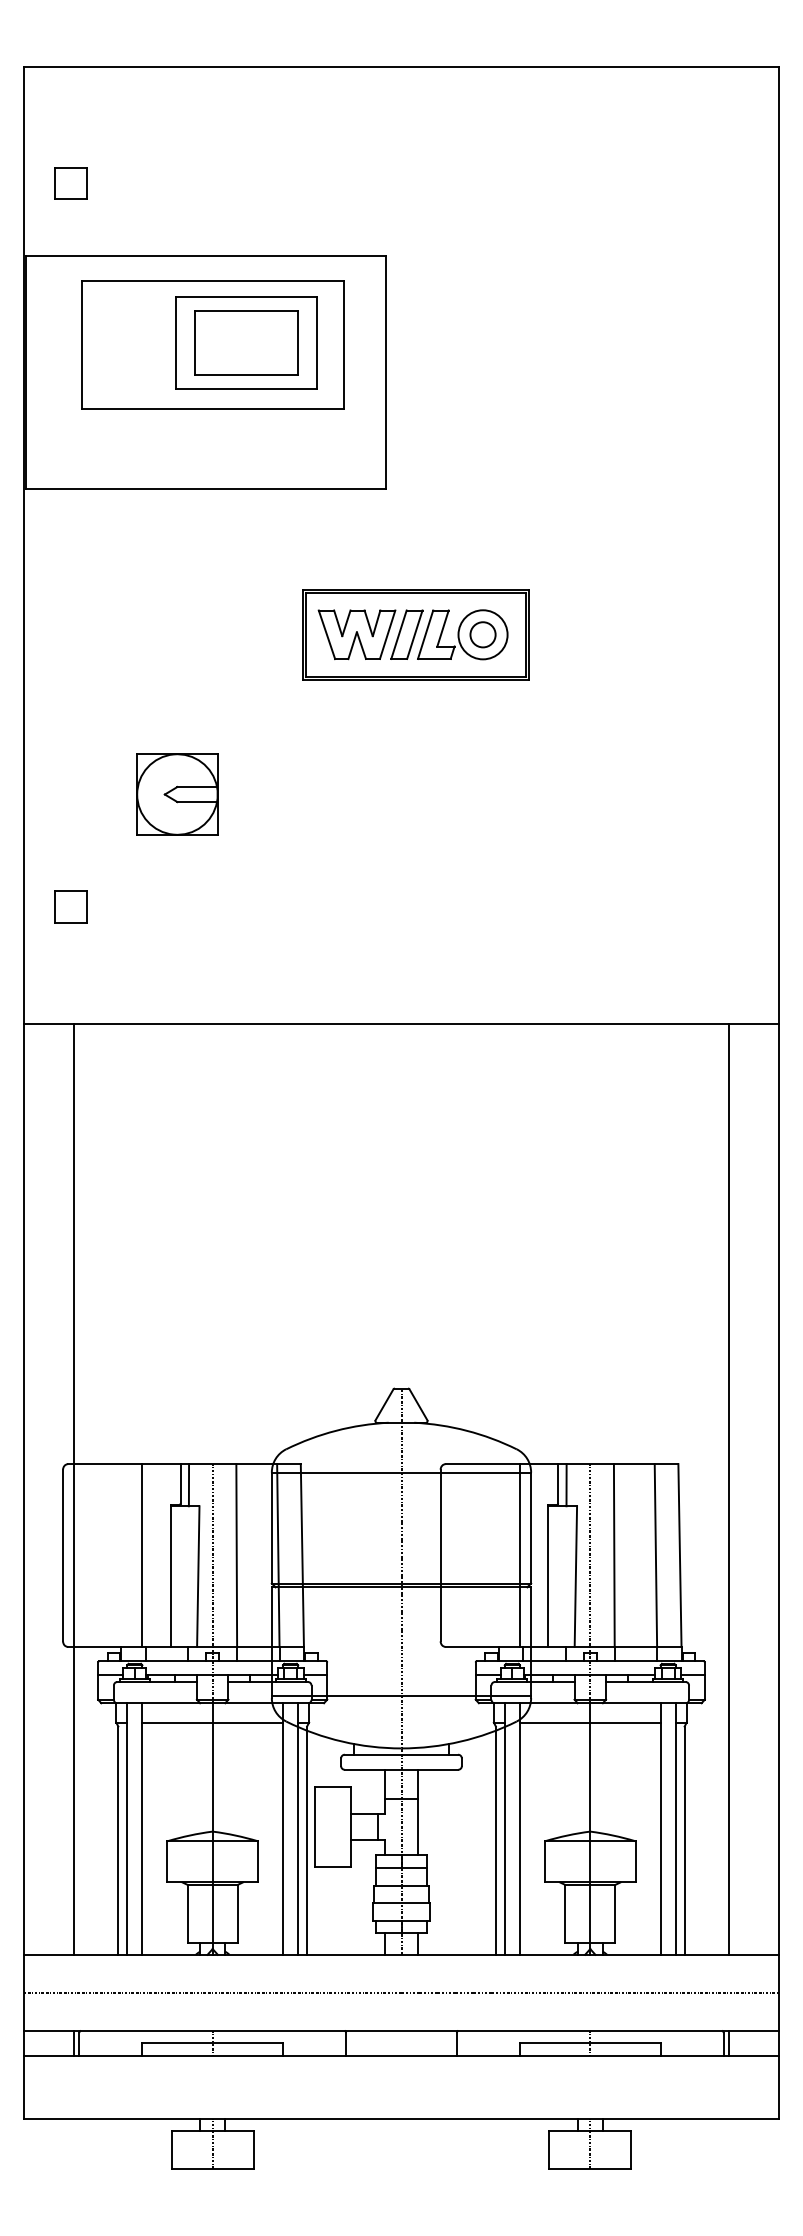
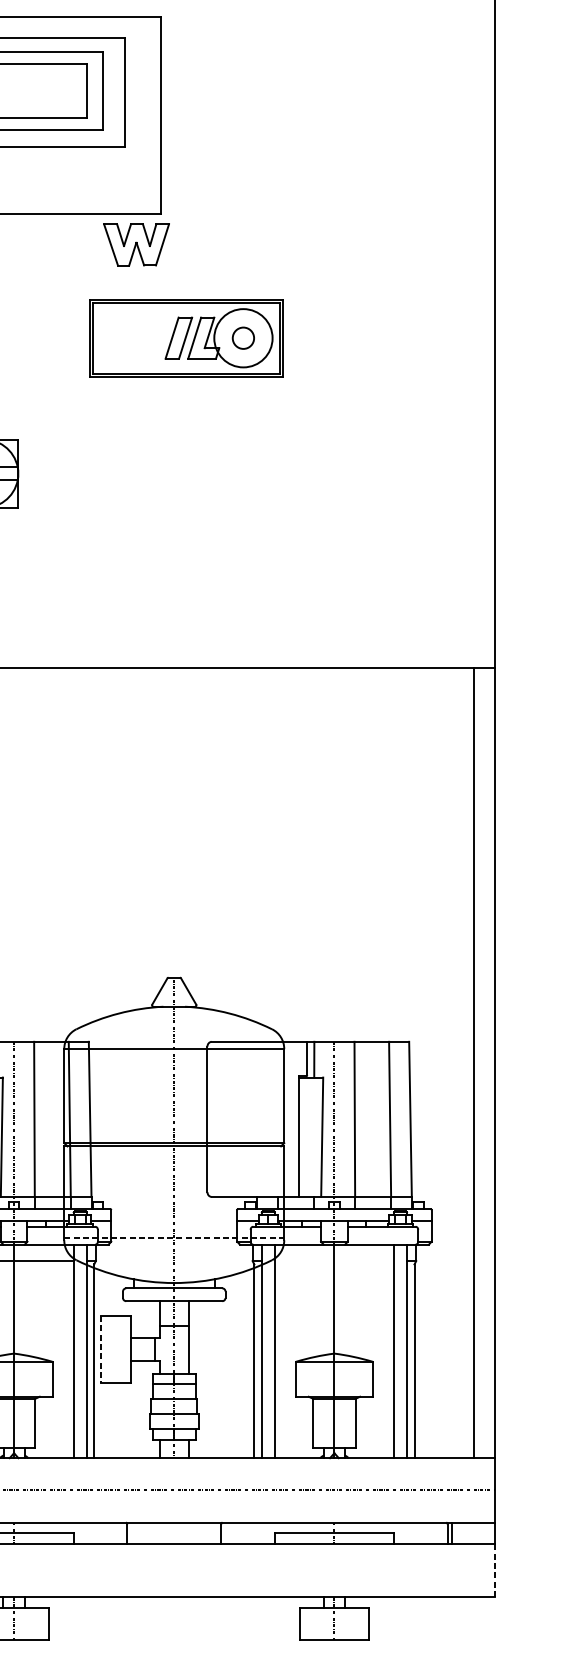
part: (356, 634) -> (136, 244), moved
circle: (482, 634) -> (242, 337), size x1.4
line: (728, 1488) -> (473, 1062), moved
line: (519, 1555) -> (274, 1119), removed
line: (401, 1695) -> (174, 1238), solid -> dashed
line: (589, 1722) -> (333, 1261), removed
line: (315, 1827) -> (101, 1350), solid -> dashed
line: (779, 2086) -> (494, 1569), solid -> dashed

